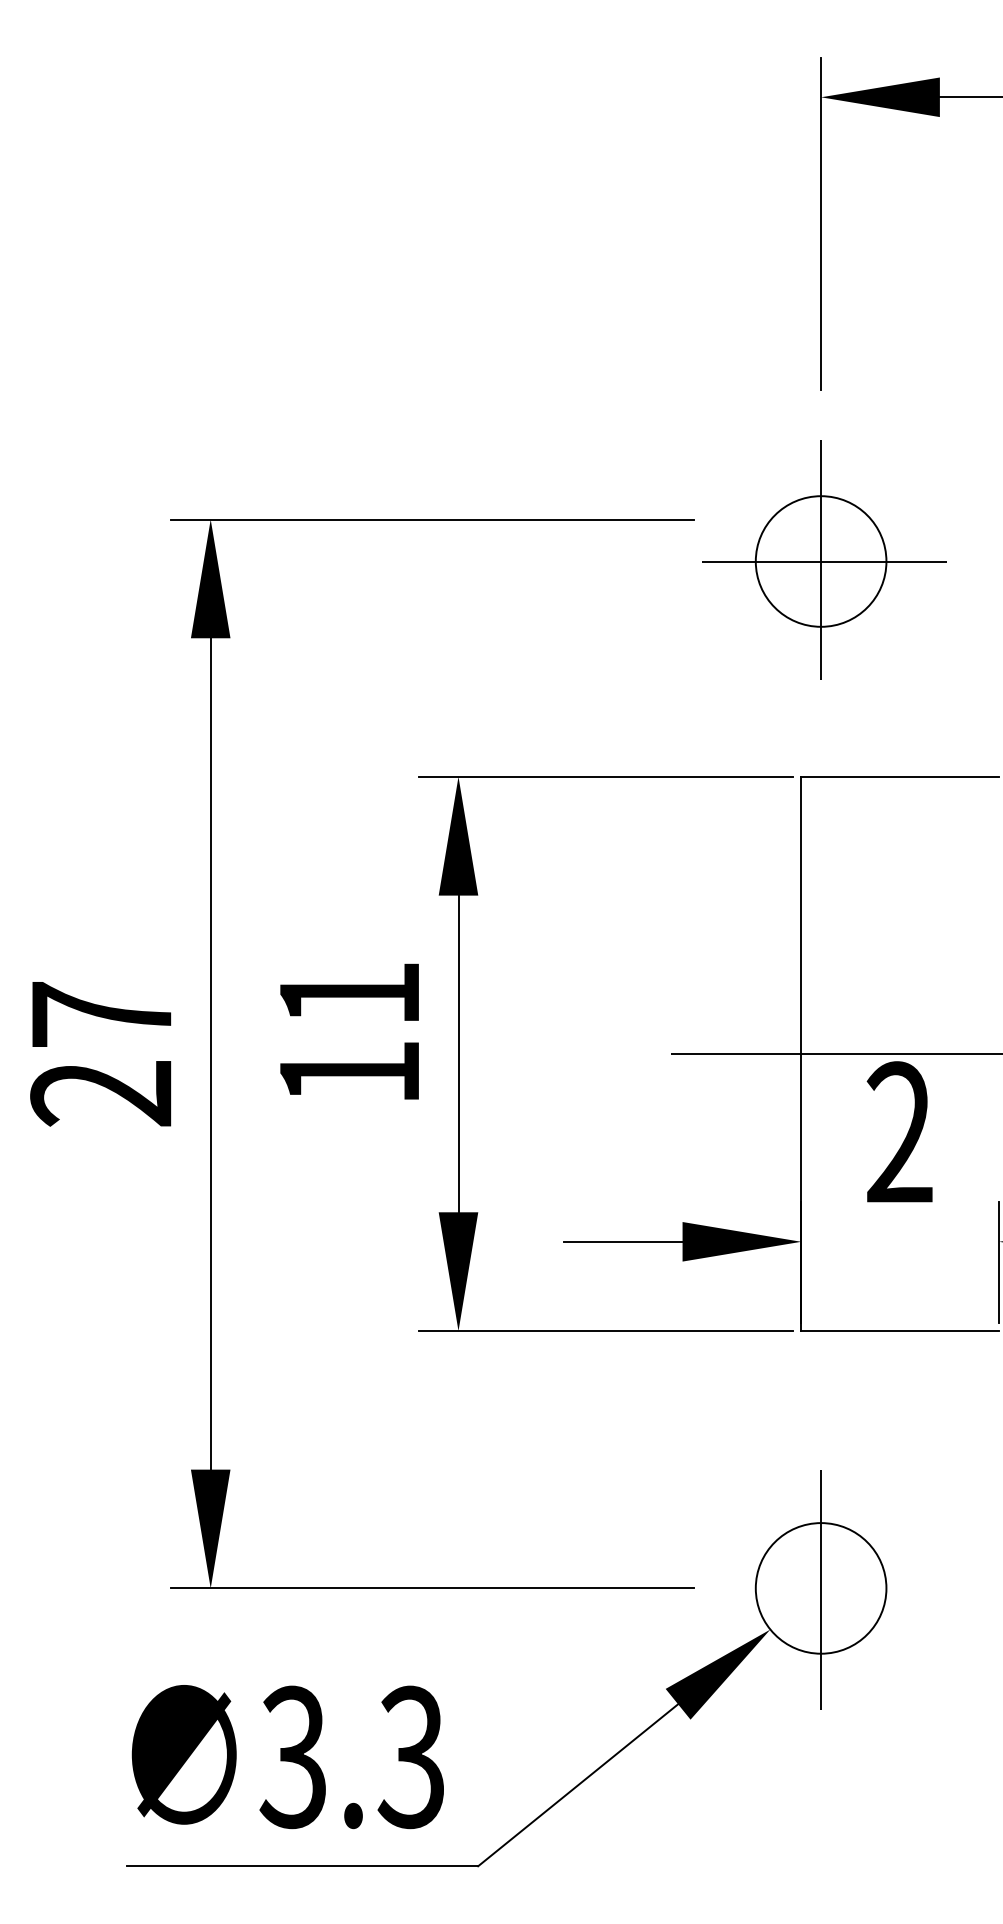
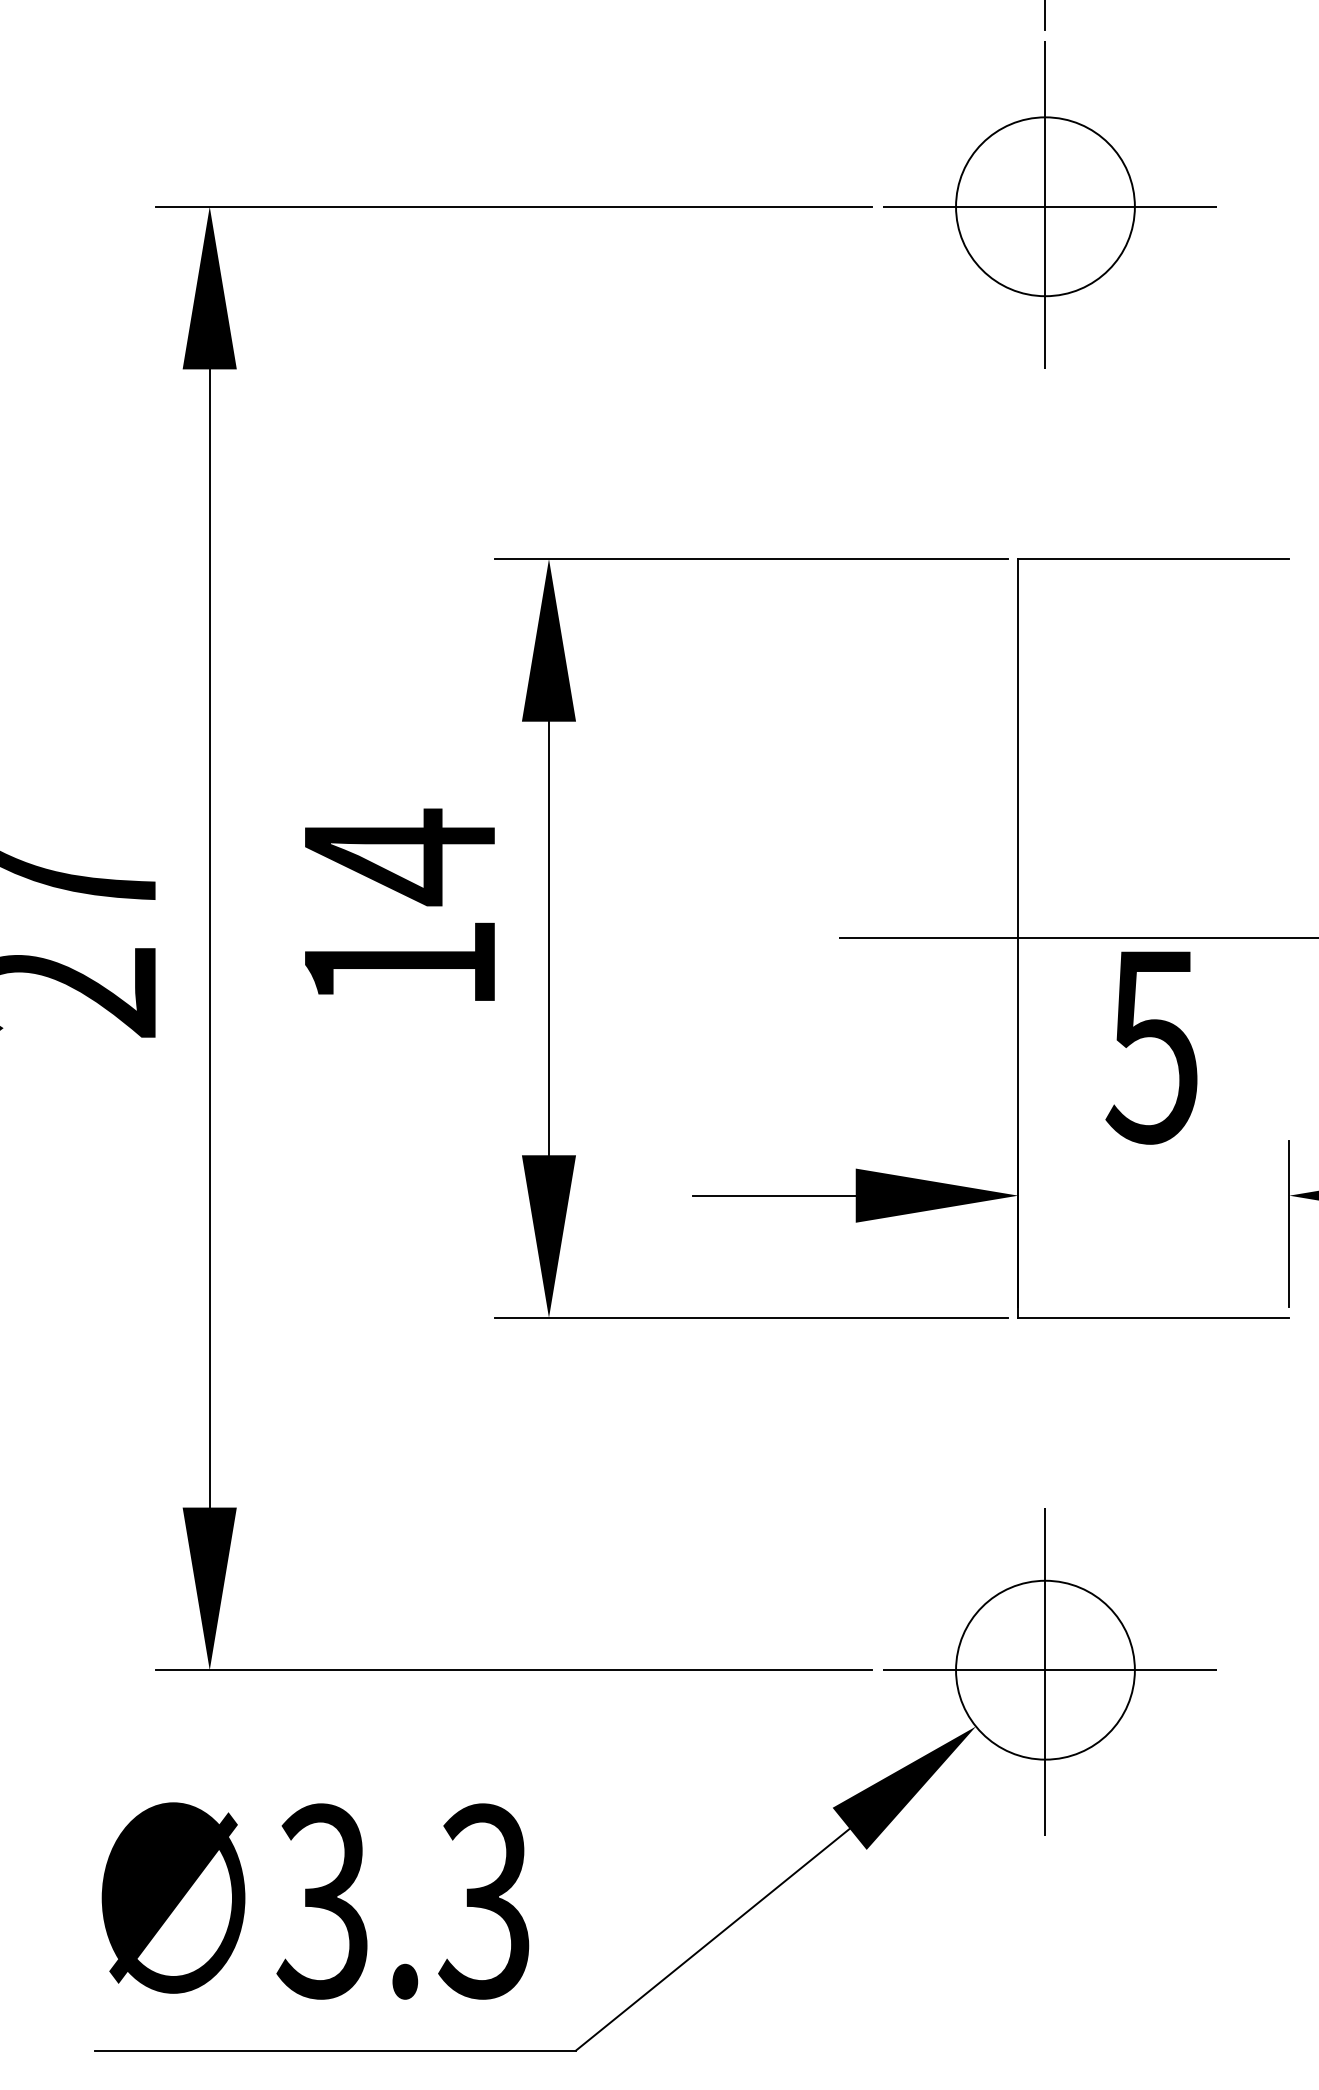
part: (824, 559) -> (1050, 204), moved
text: (349, 994) -> (399, 857), 11 -> 14
text: (898, 1132) -> (1151, 1046), 2 -> 5
line: (824, 1588) -> (1050, 1670), added

